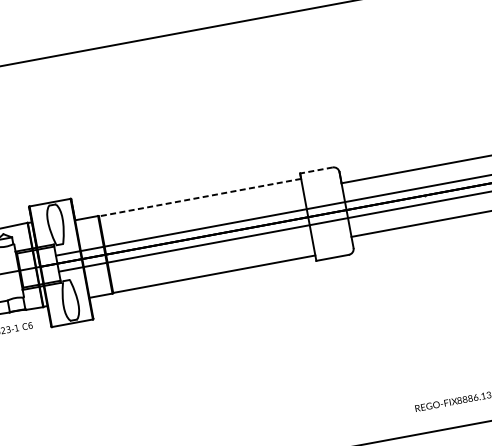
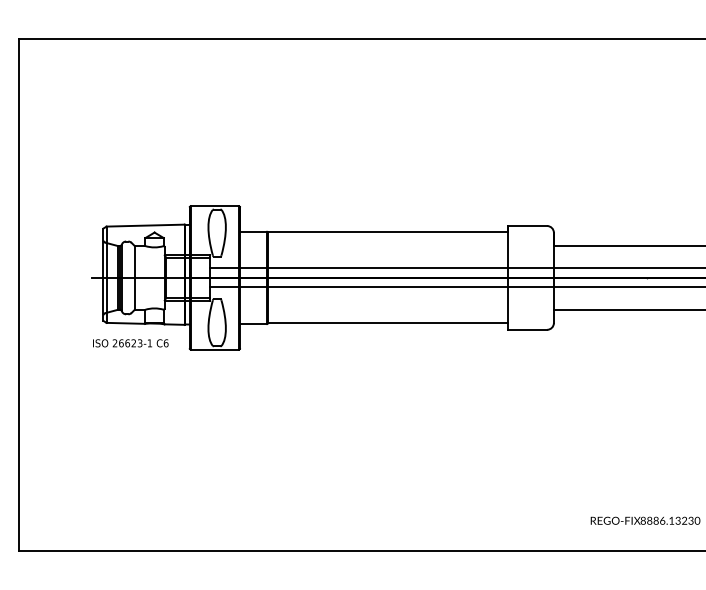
line: (316, 170) -> (527, 226), dashed -> solid
line: (199, 197) -> (387, 232), dashed -> solid

